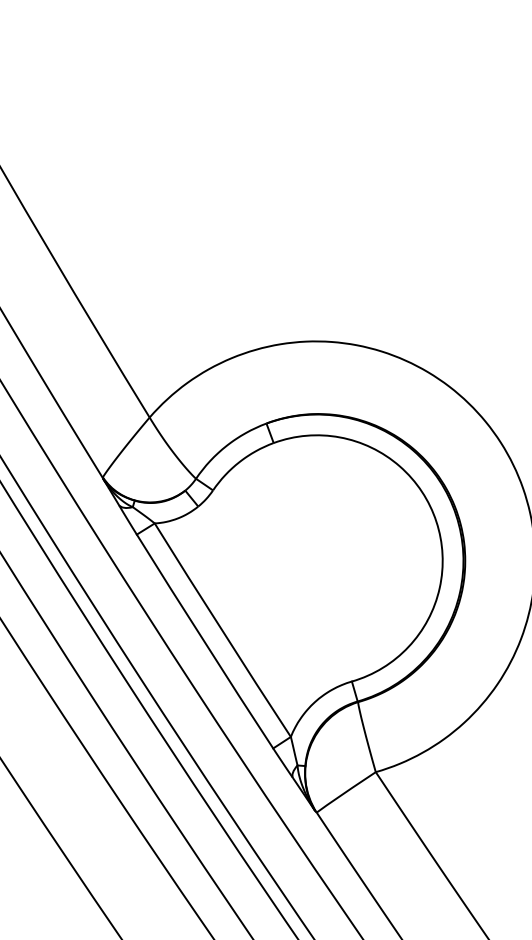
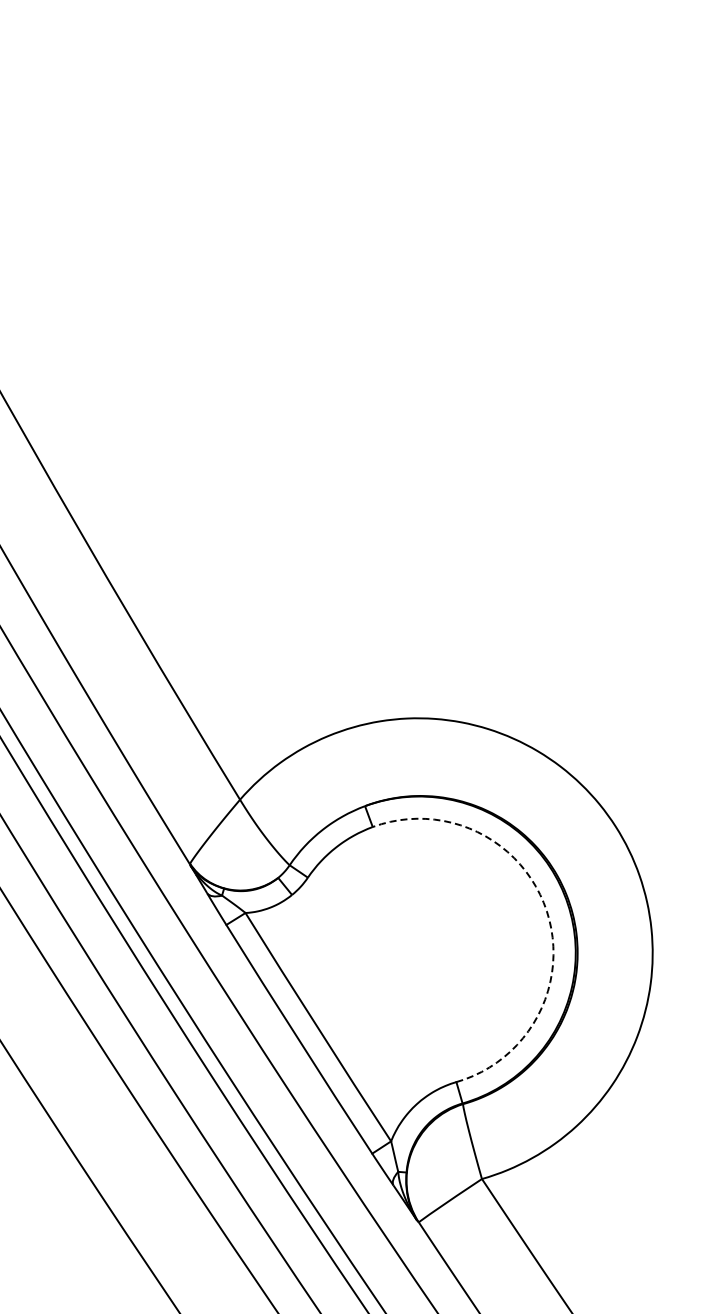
arc: (436, 522) -> (546, 911), solid -> dashed

